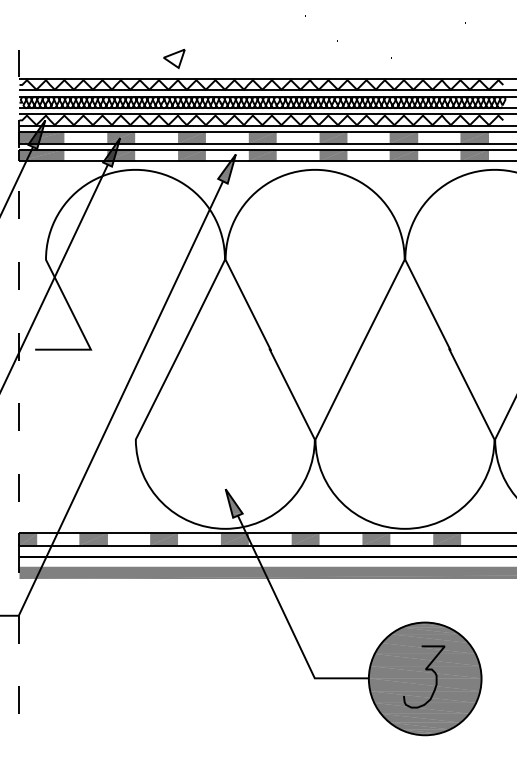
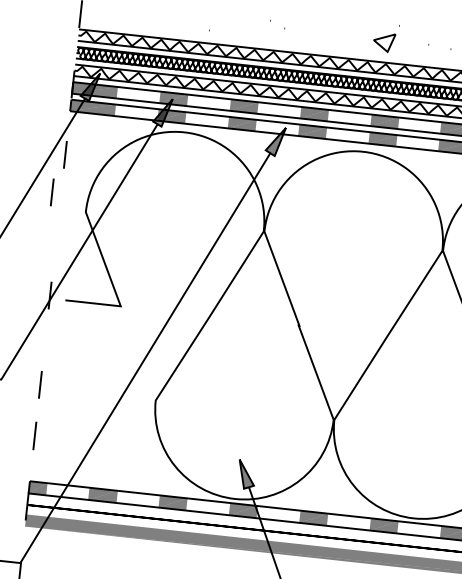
part: (174, 58) -> (384, 42), moved
line: (18, 275) -> (51, 191), moved
line: (18, 416) -> (39, 383), moved

